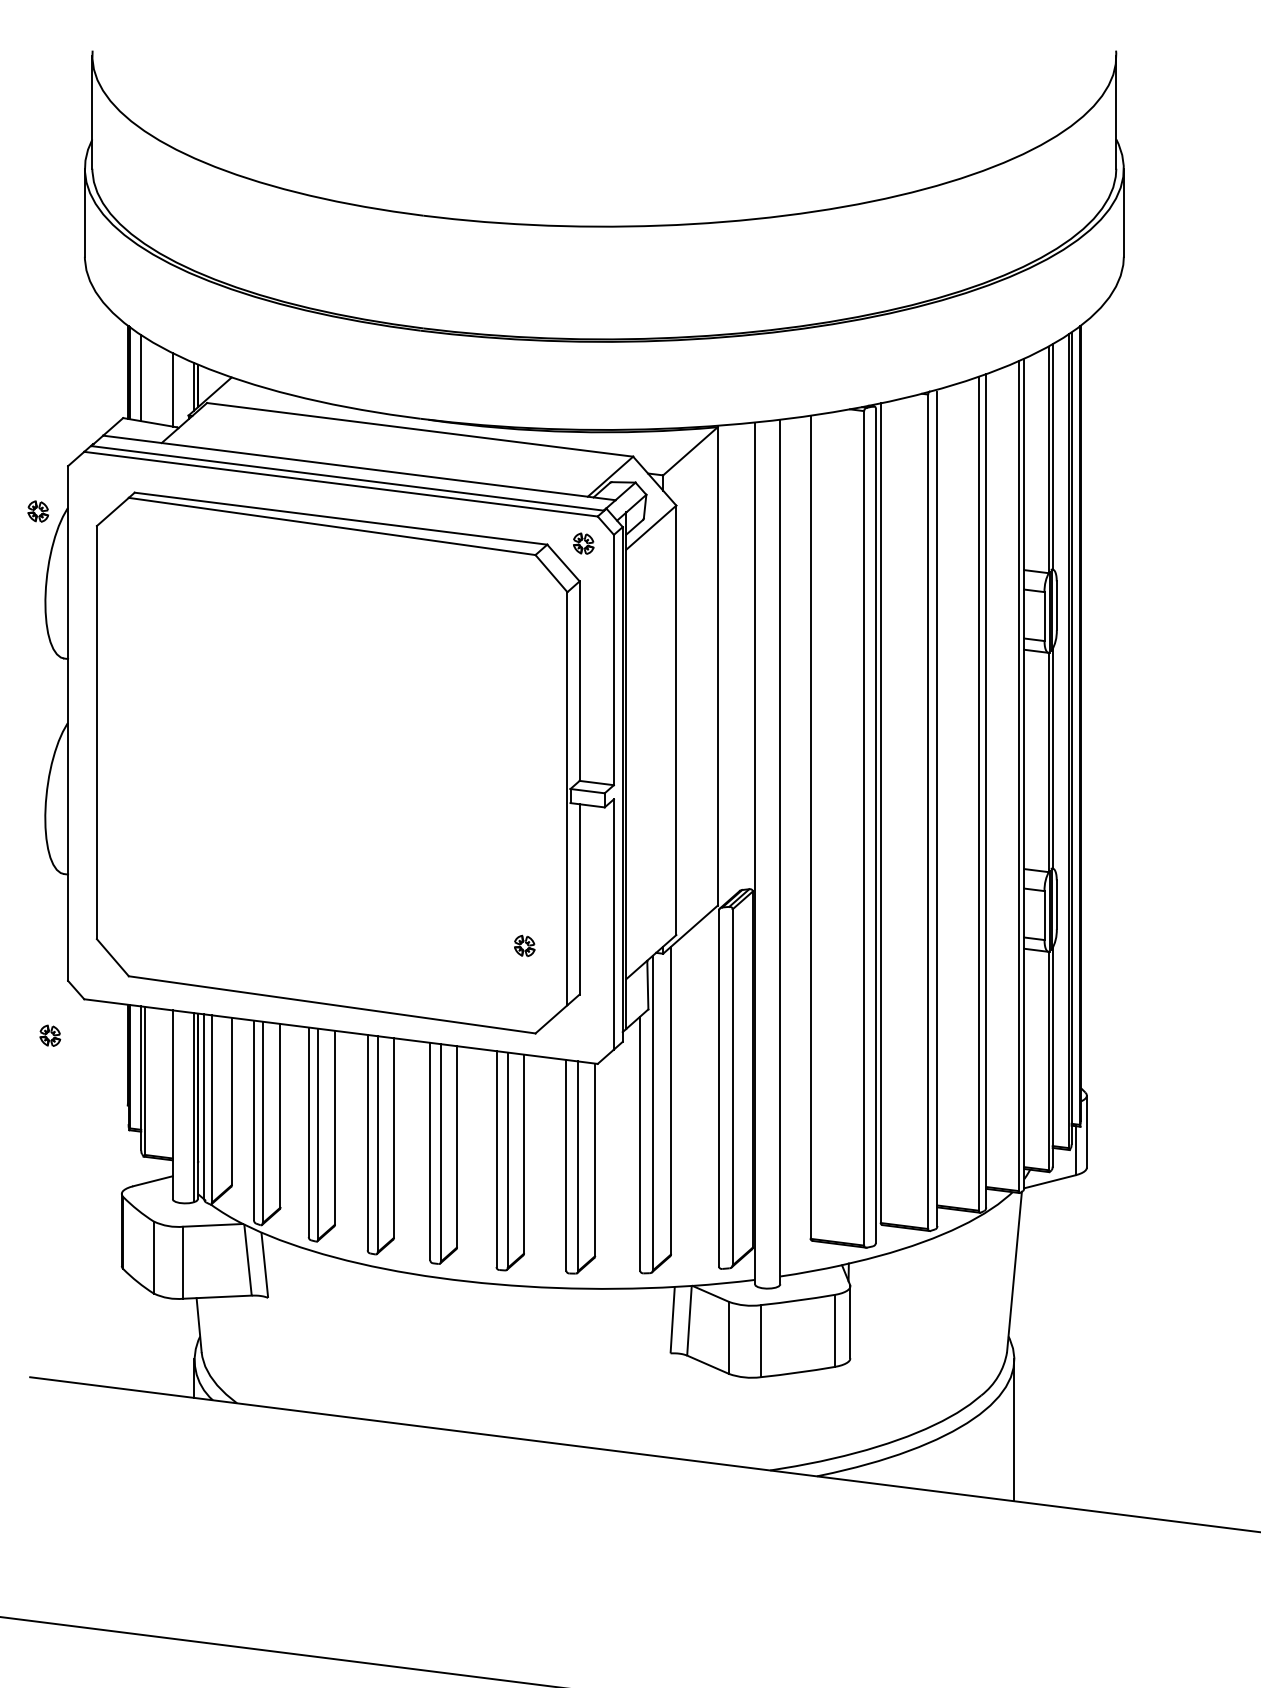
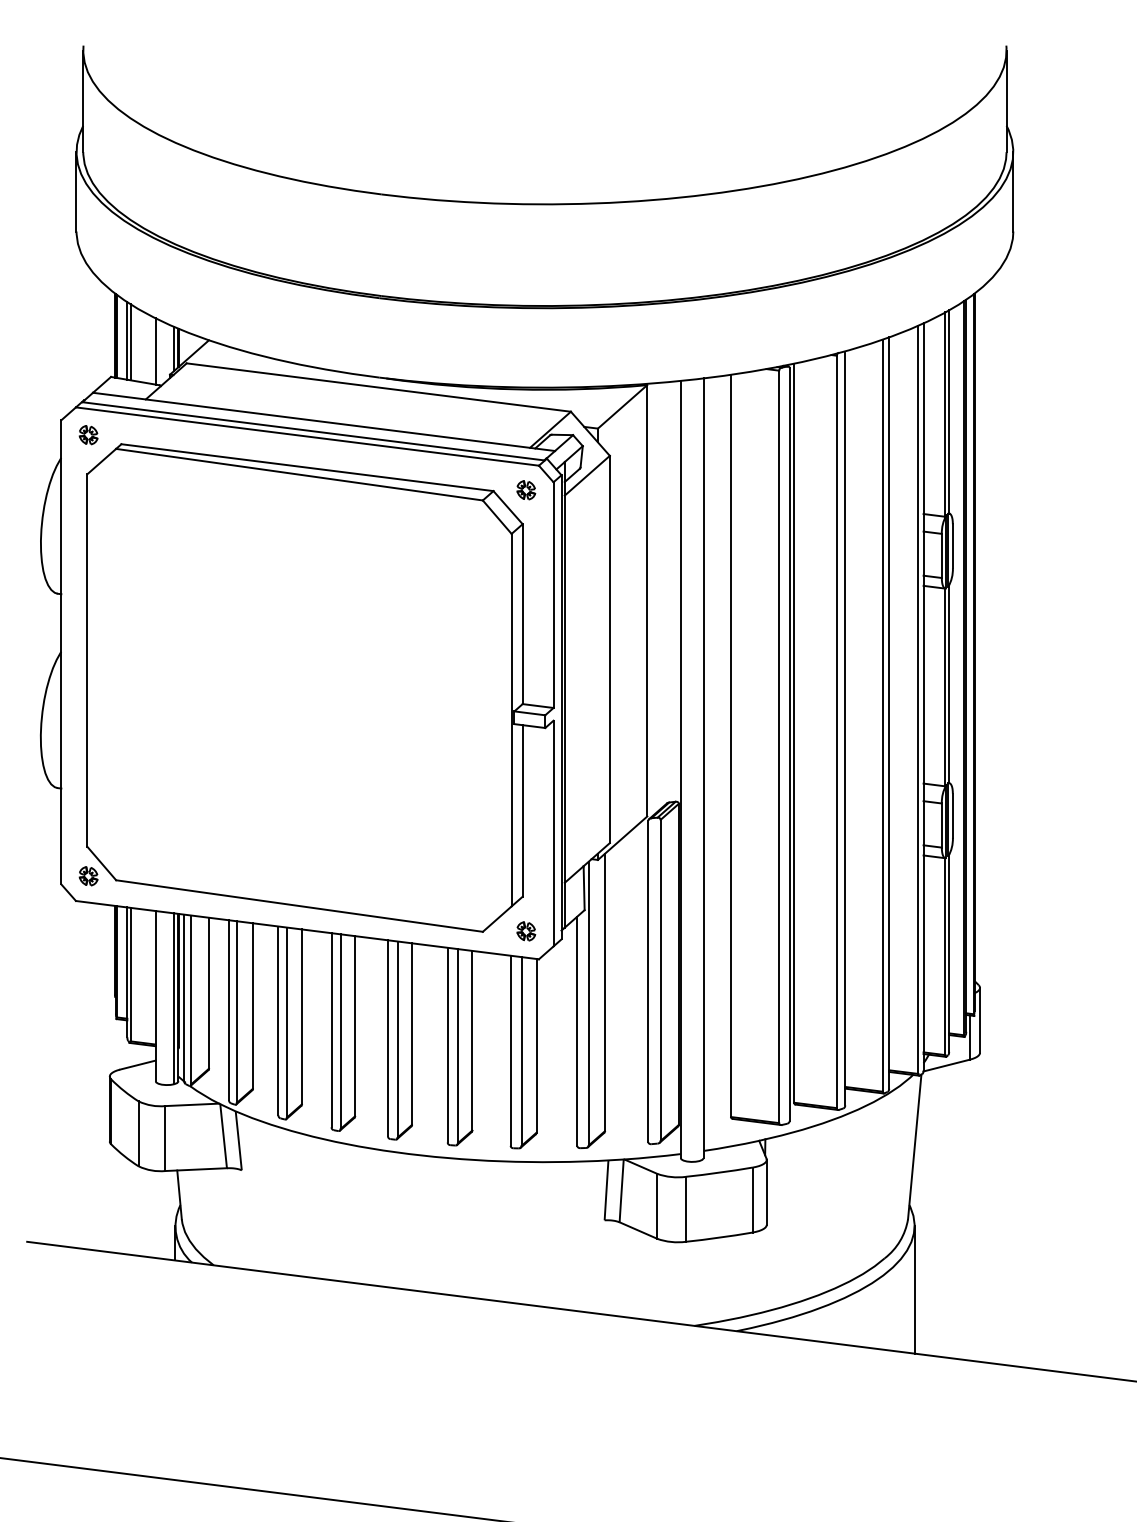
line: (144, 379) -> (130, 342), added
part: (37, 511) -> (87, 435), moved
part: (524, 945) -> (526, 930), moved
part: (50, 1035) -> (88, 875), moved

